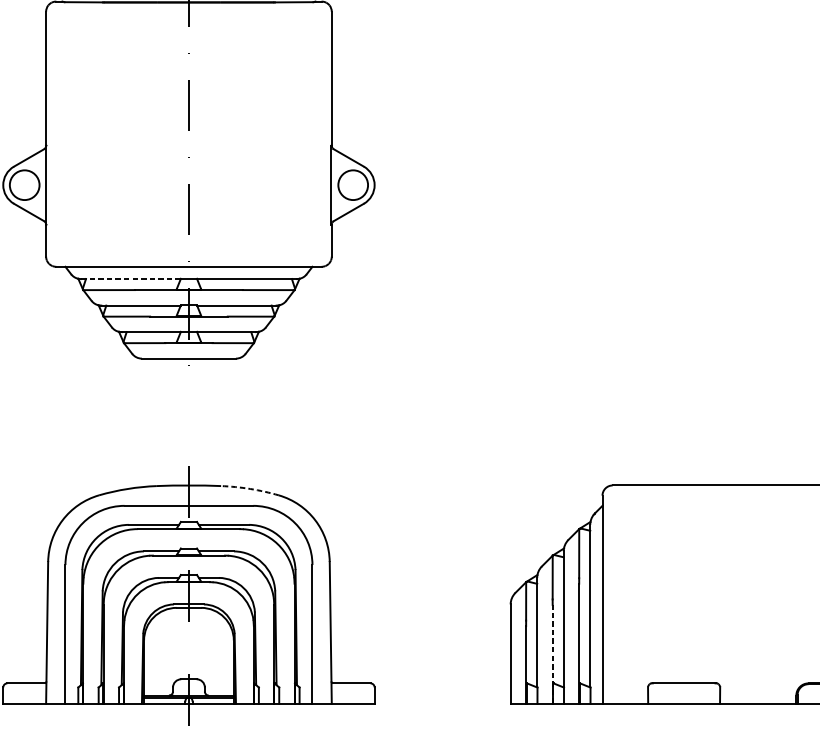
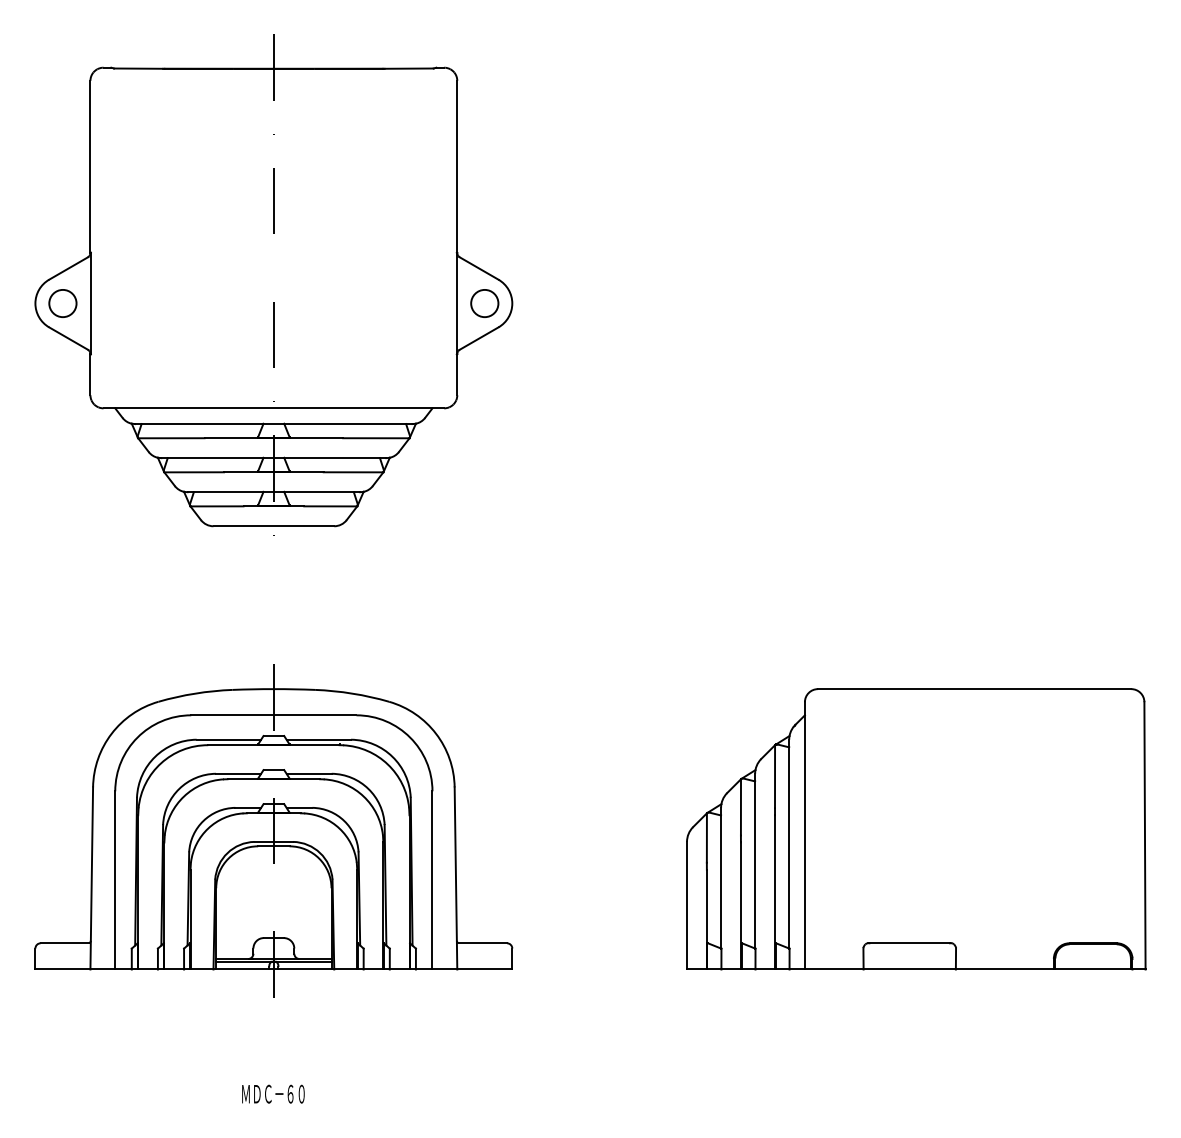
circle: (24, 185) -> (62, 303), size x0.71
circle: (352, 185) -> (484, 303), size x0.71
line: (130, 279) -> (198, 424), dashed -> solid
arc: (250, 488) -> (352, 693), dashed -> solid
line: (552, 653) -> (740, 905), dashed -> solid

